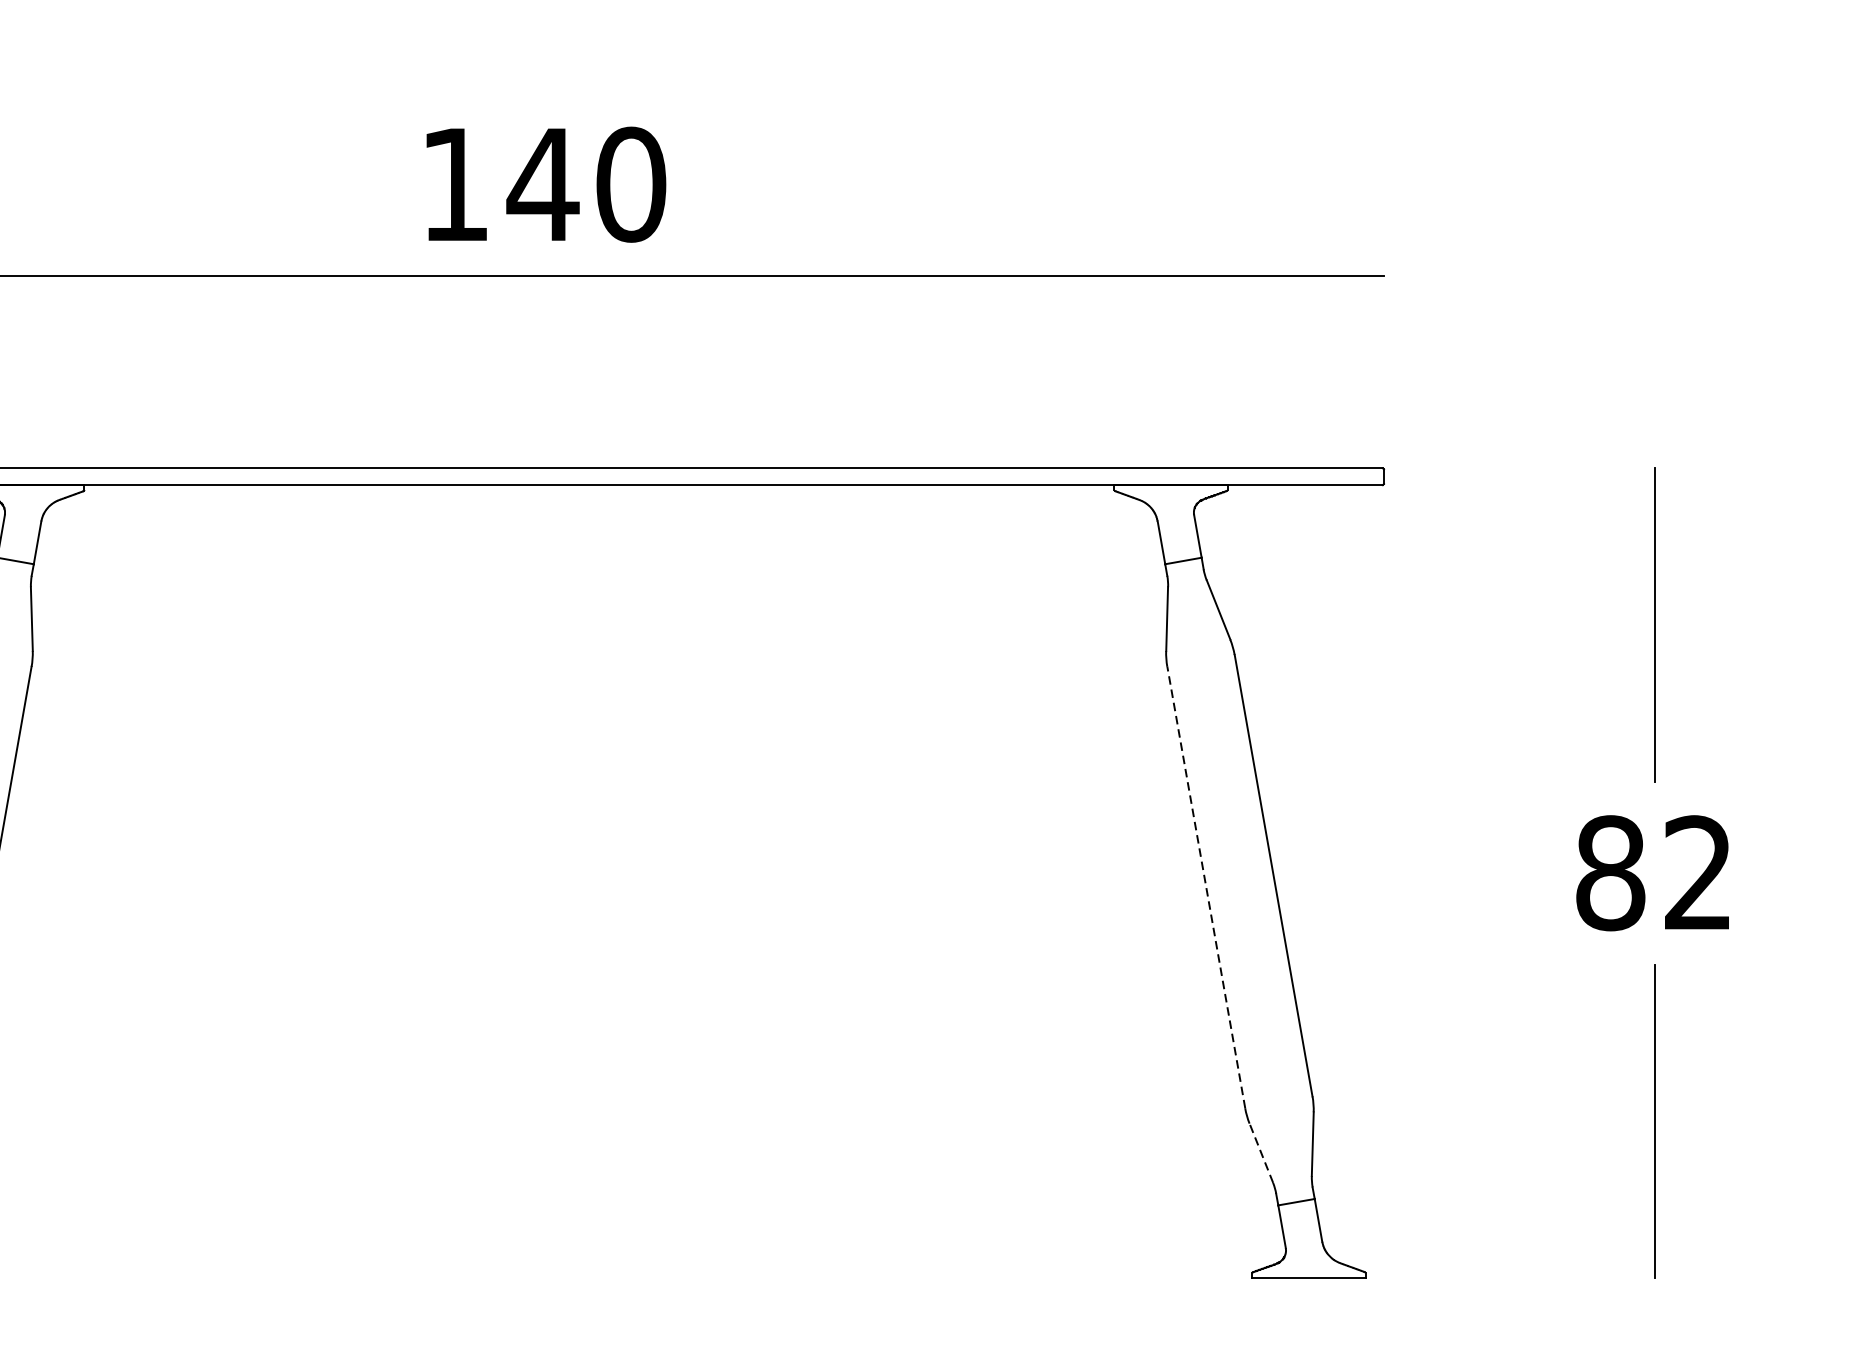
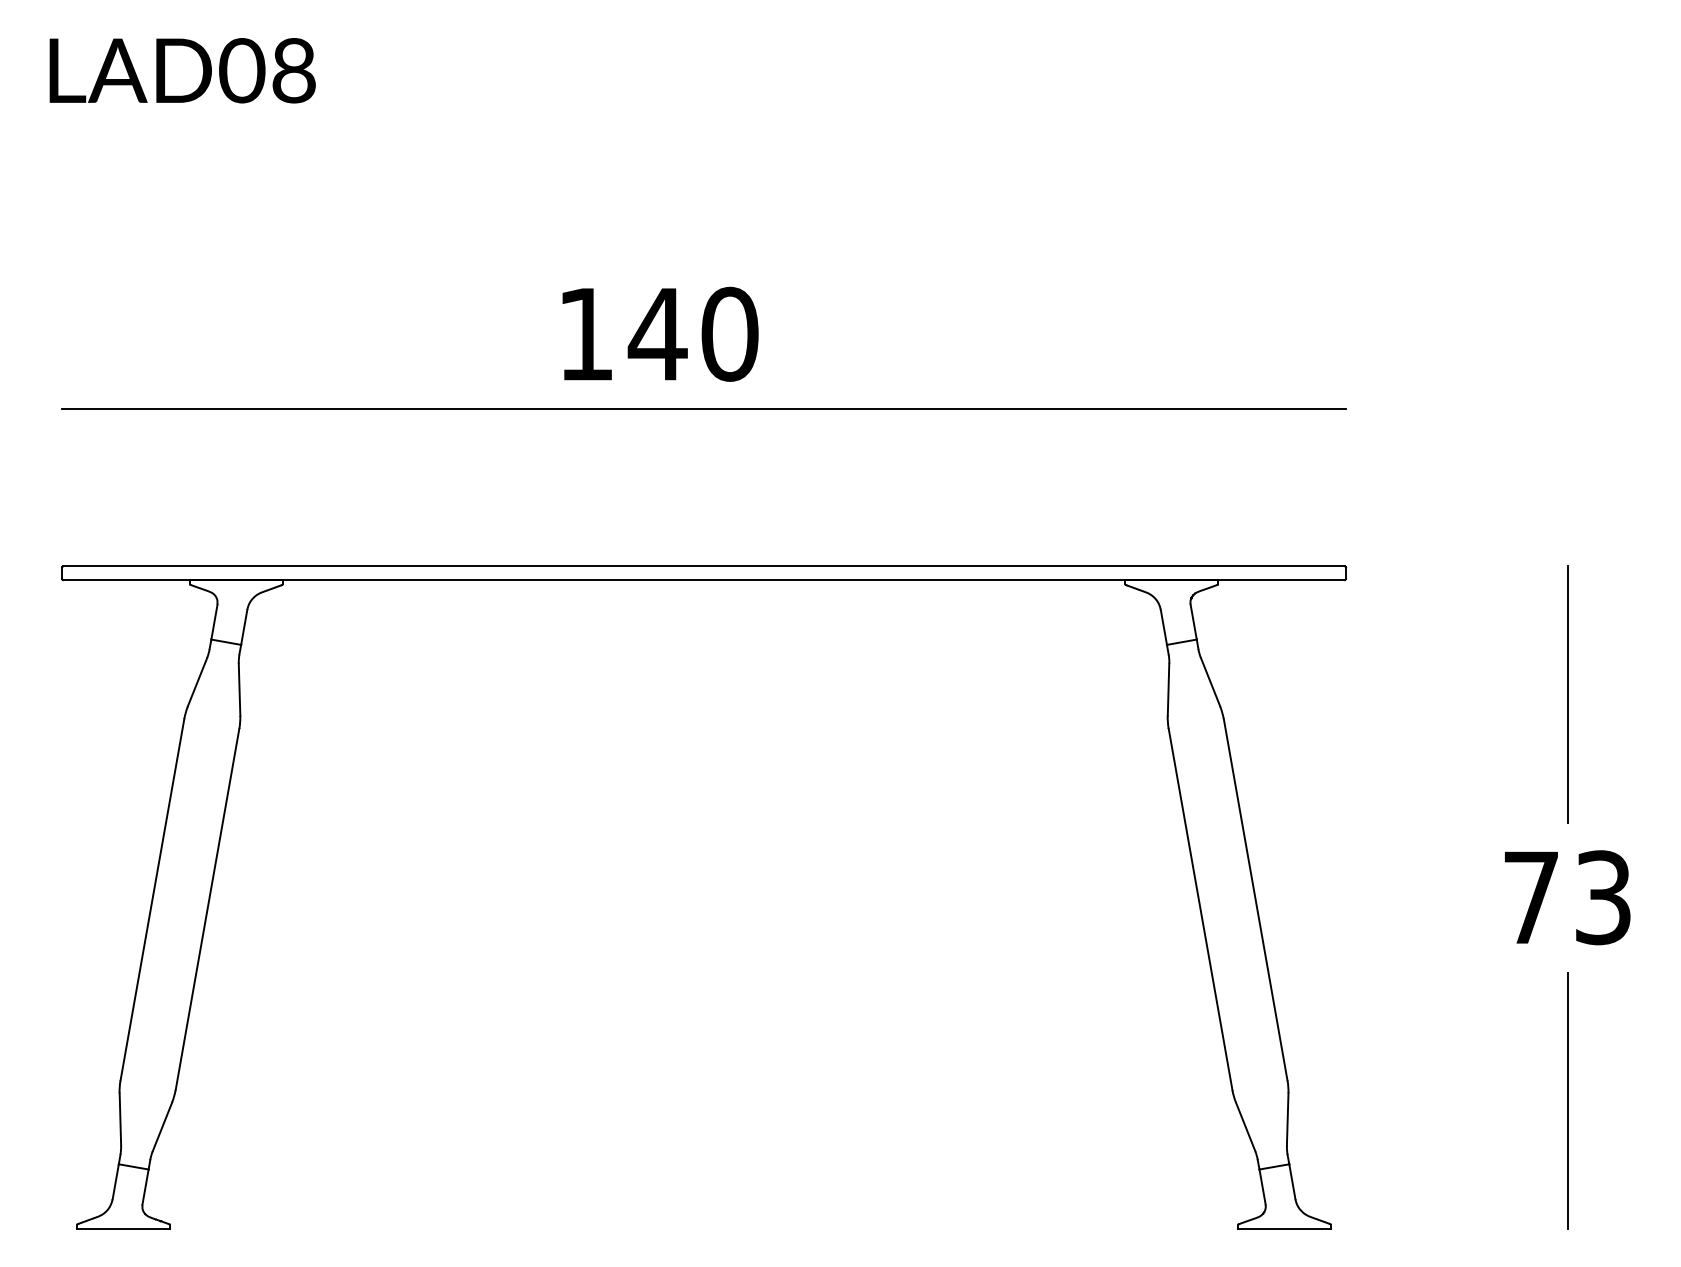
text: (1653, 872) -> (1566, 897), 82 -> 73
line: (1206, 886) -> (1200, 908), dashed -> solid
line: (1261, 1152) -> (1245, 1126), dashed -> solid

